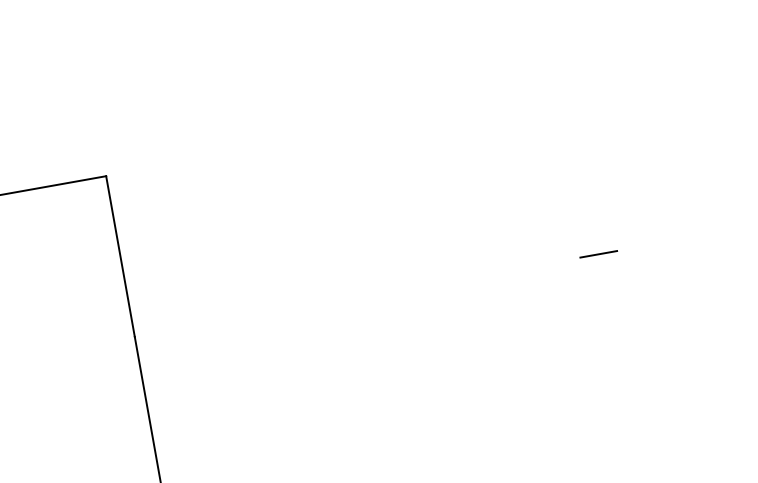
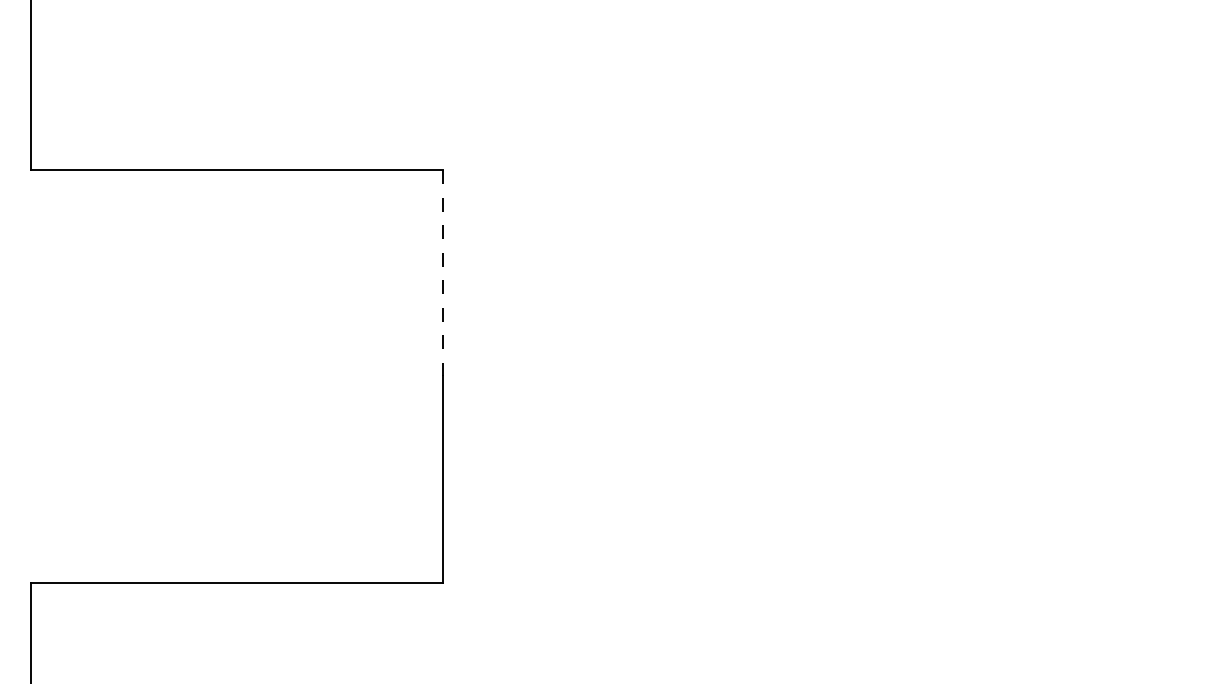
line: (598, 254) -> (1037, 376), removed
line: (120, 256) -> (443, 273), solid -> dashed

